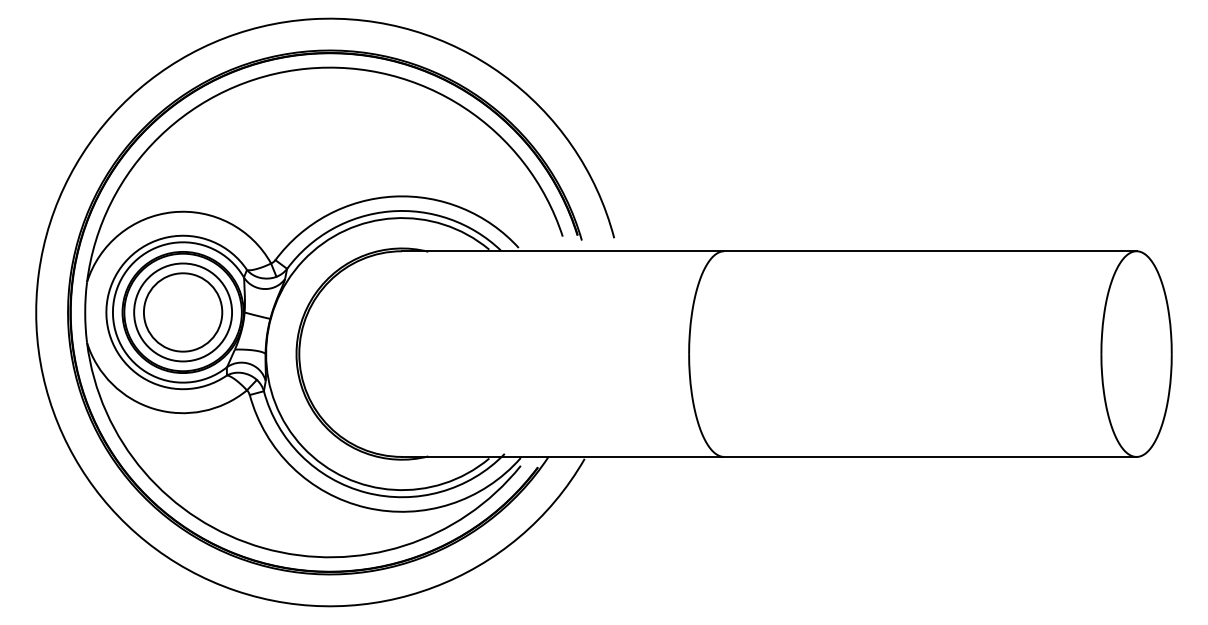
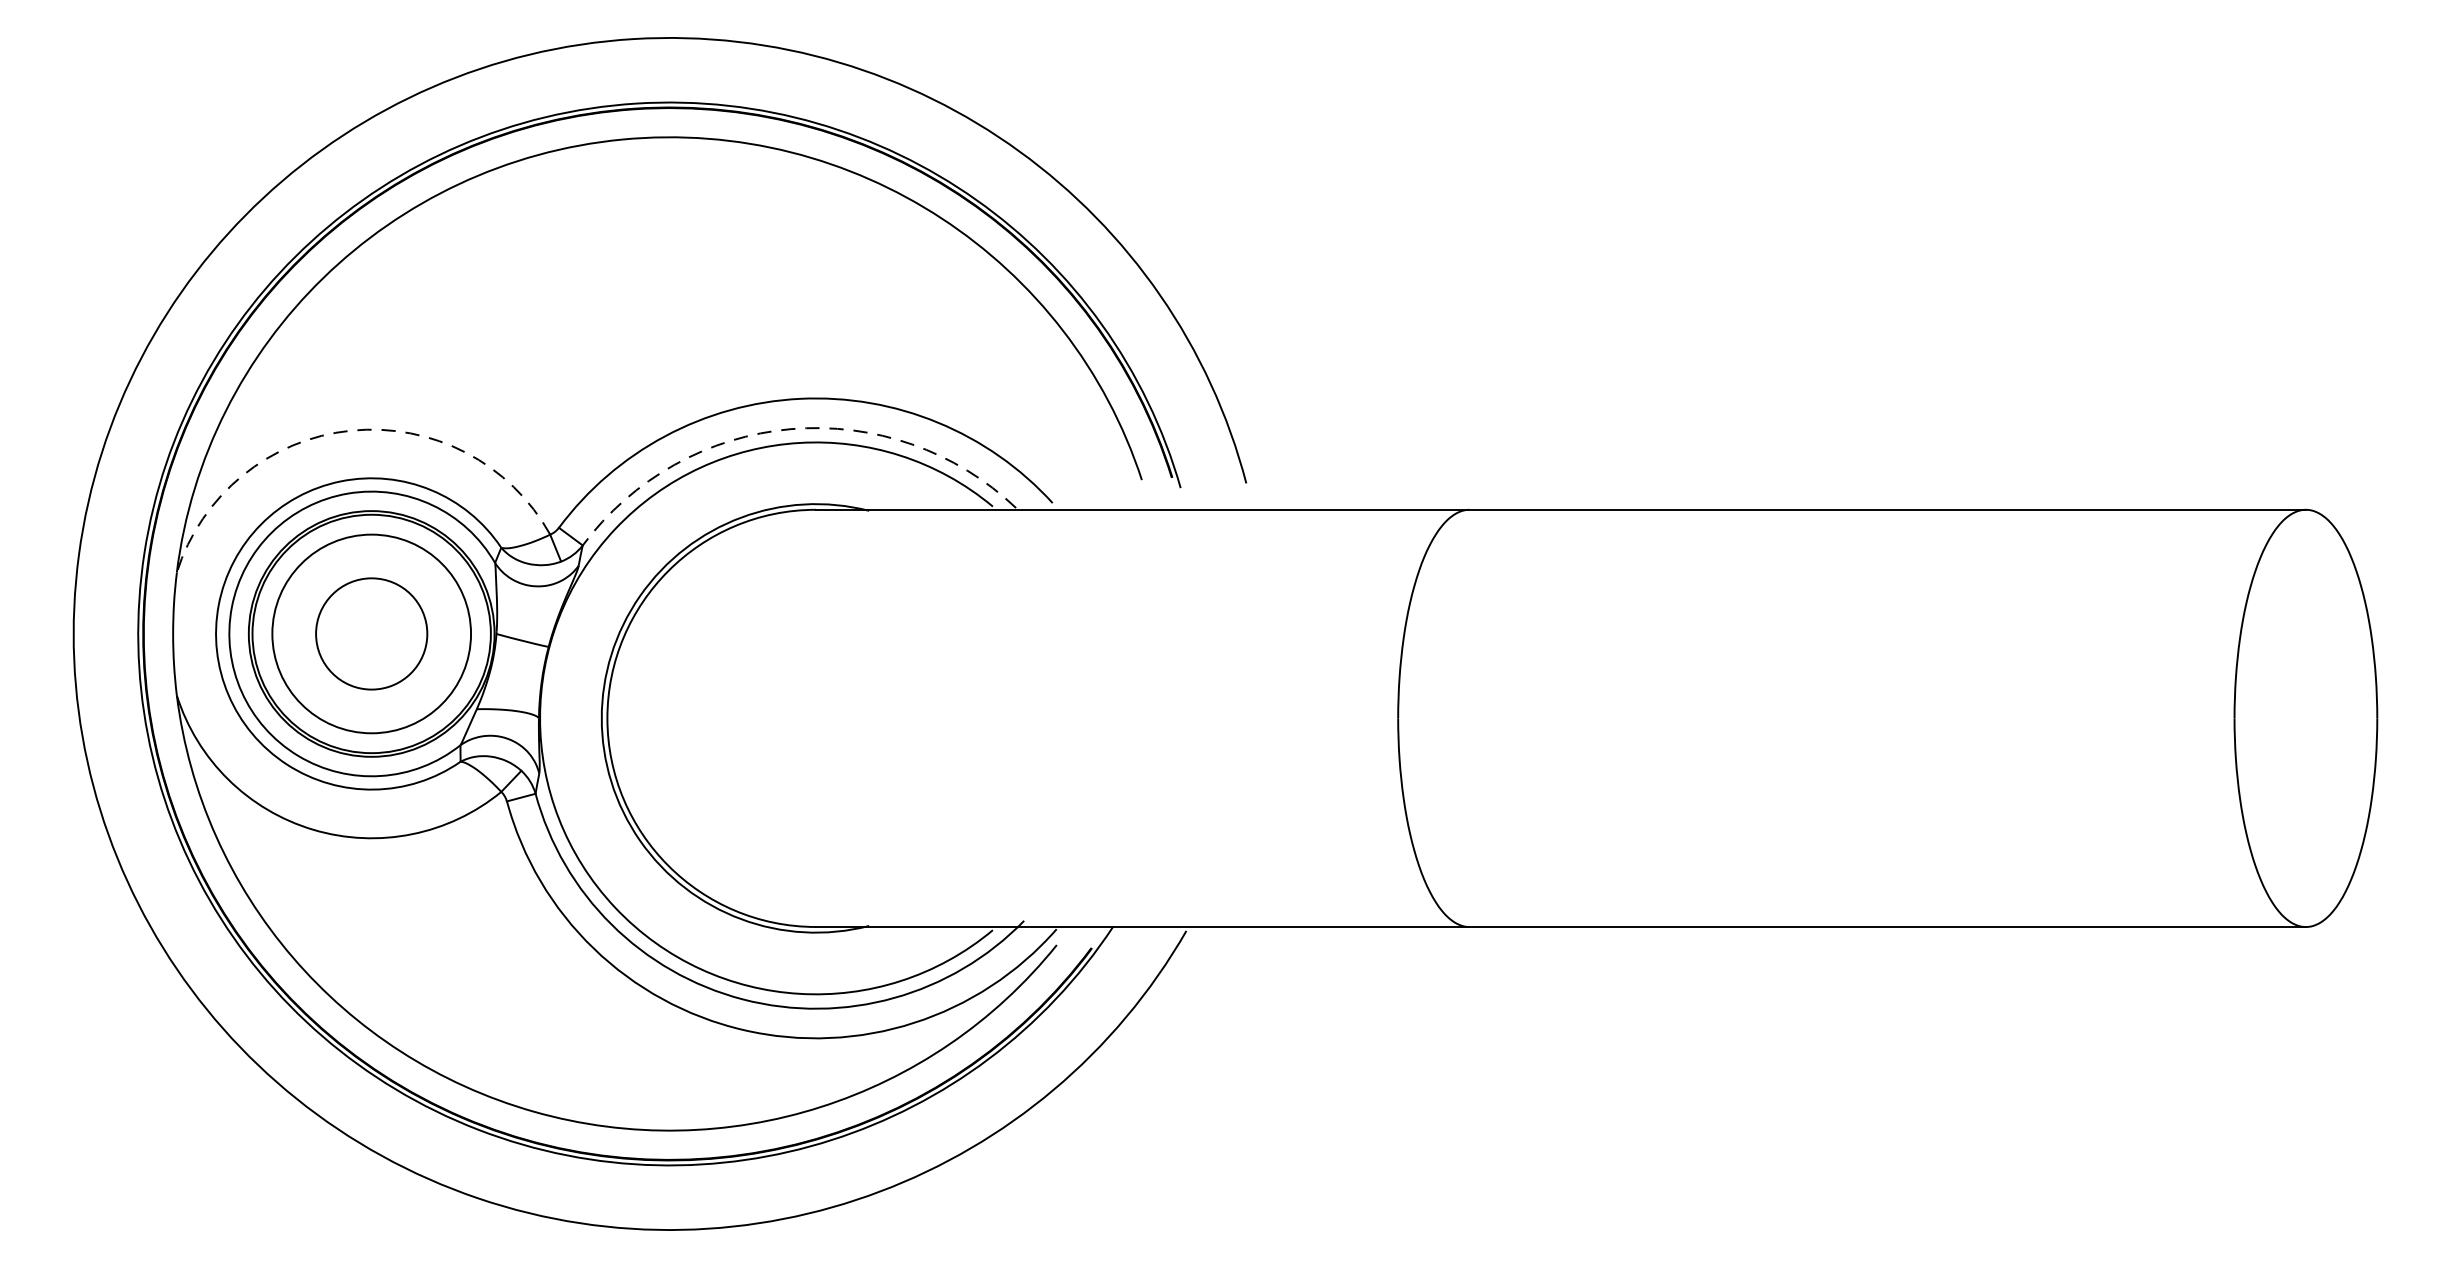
arc: (389, 211) -> (790, 429), solid -> dashed
arc: (172, 212) -> (350, 431), solid -> dashed
circle: (182, 312) -> (370, 634), size x0.7

